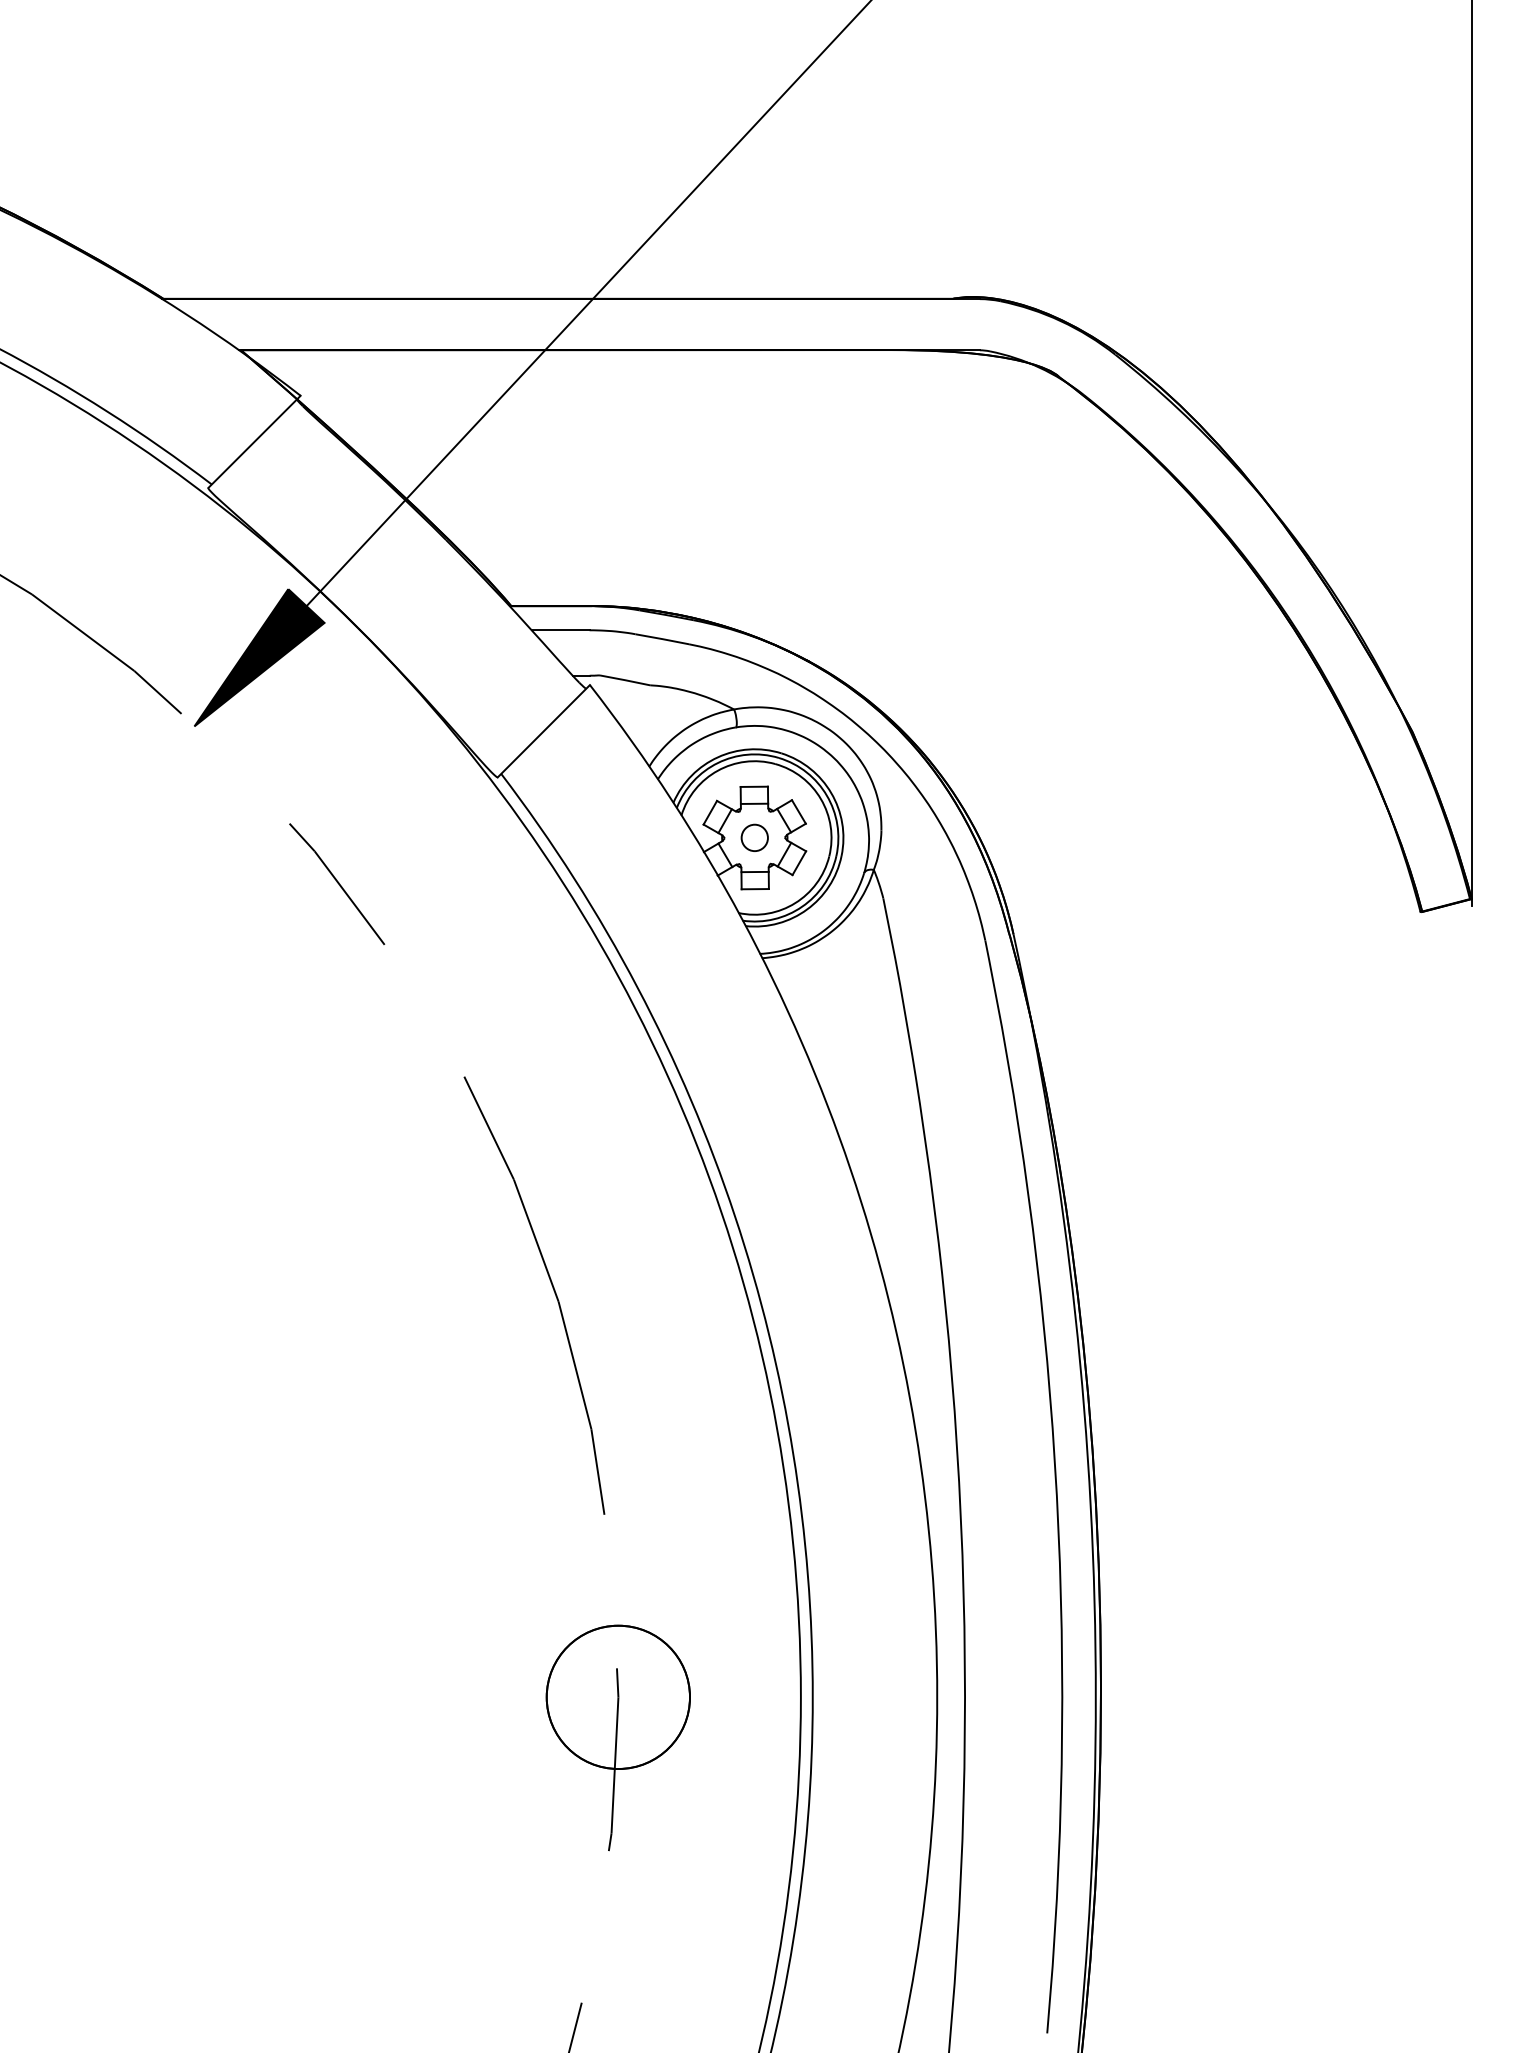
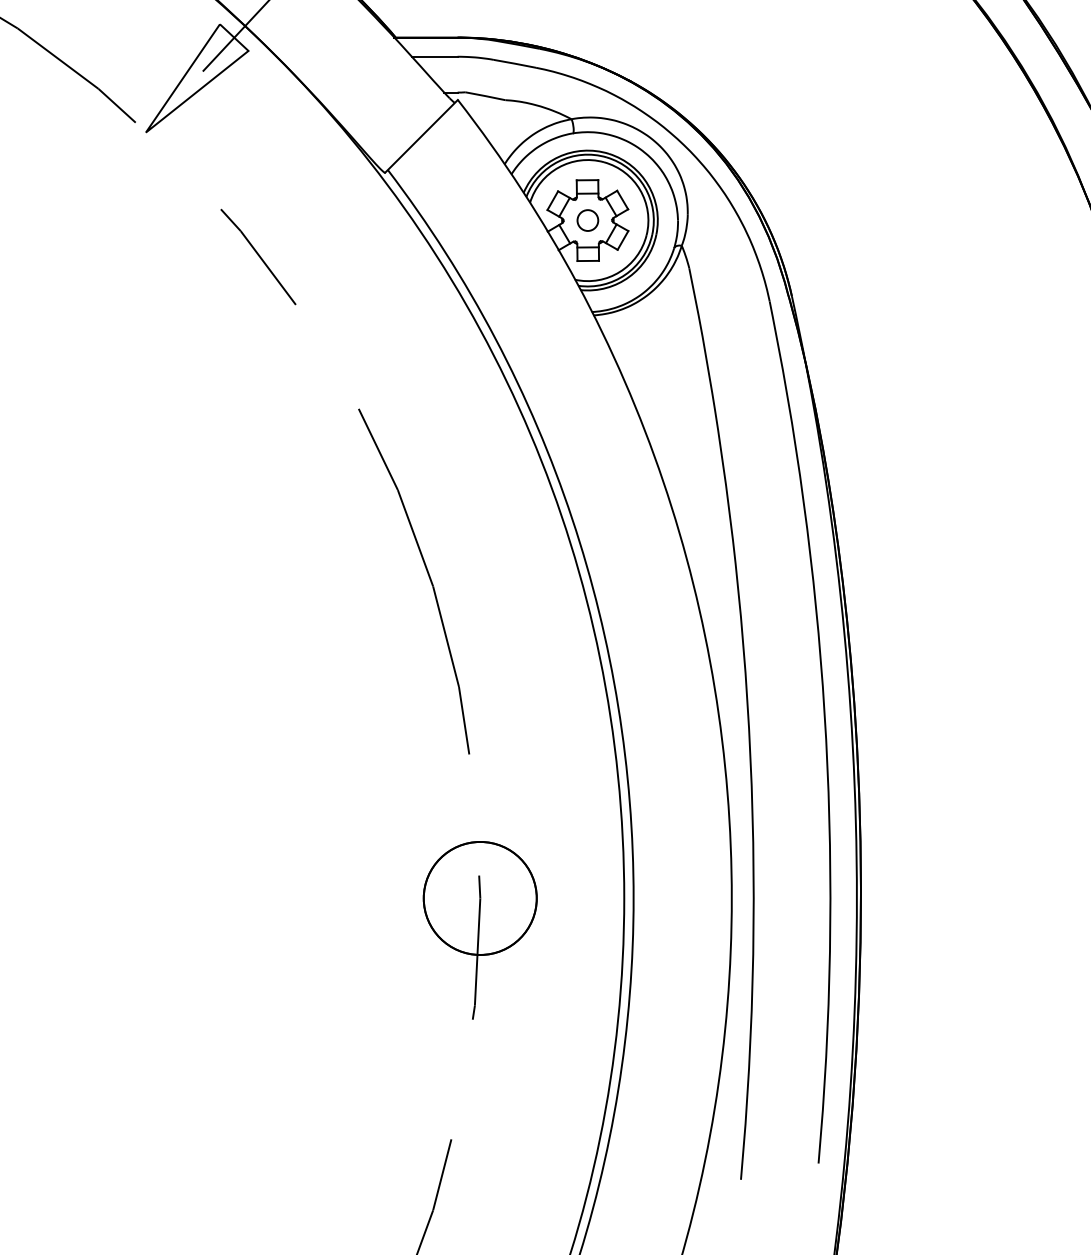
fill: (259, 657) -> (197, 78), removed

